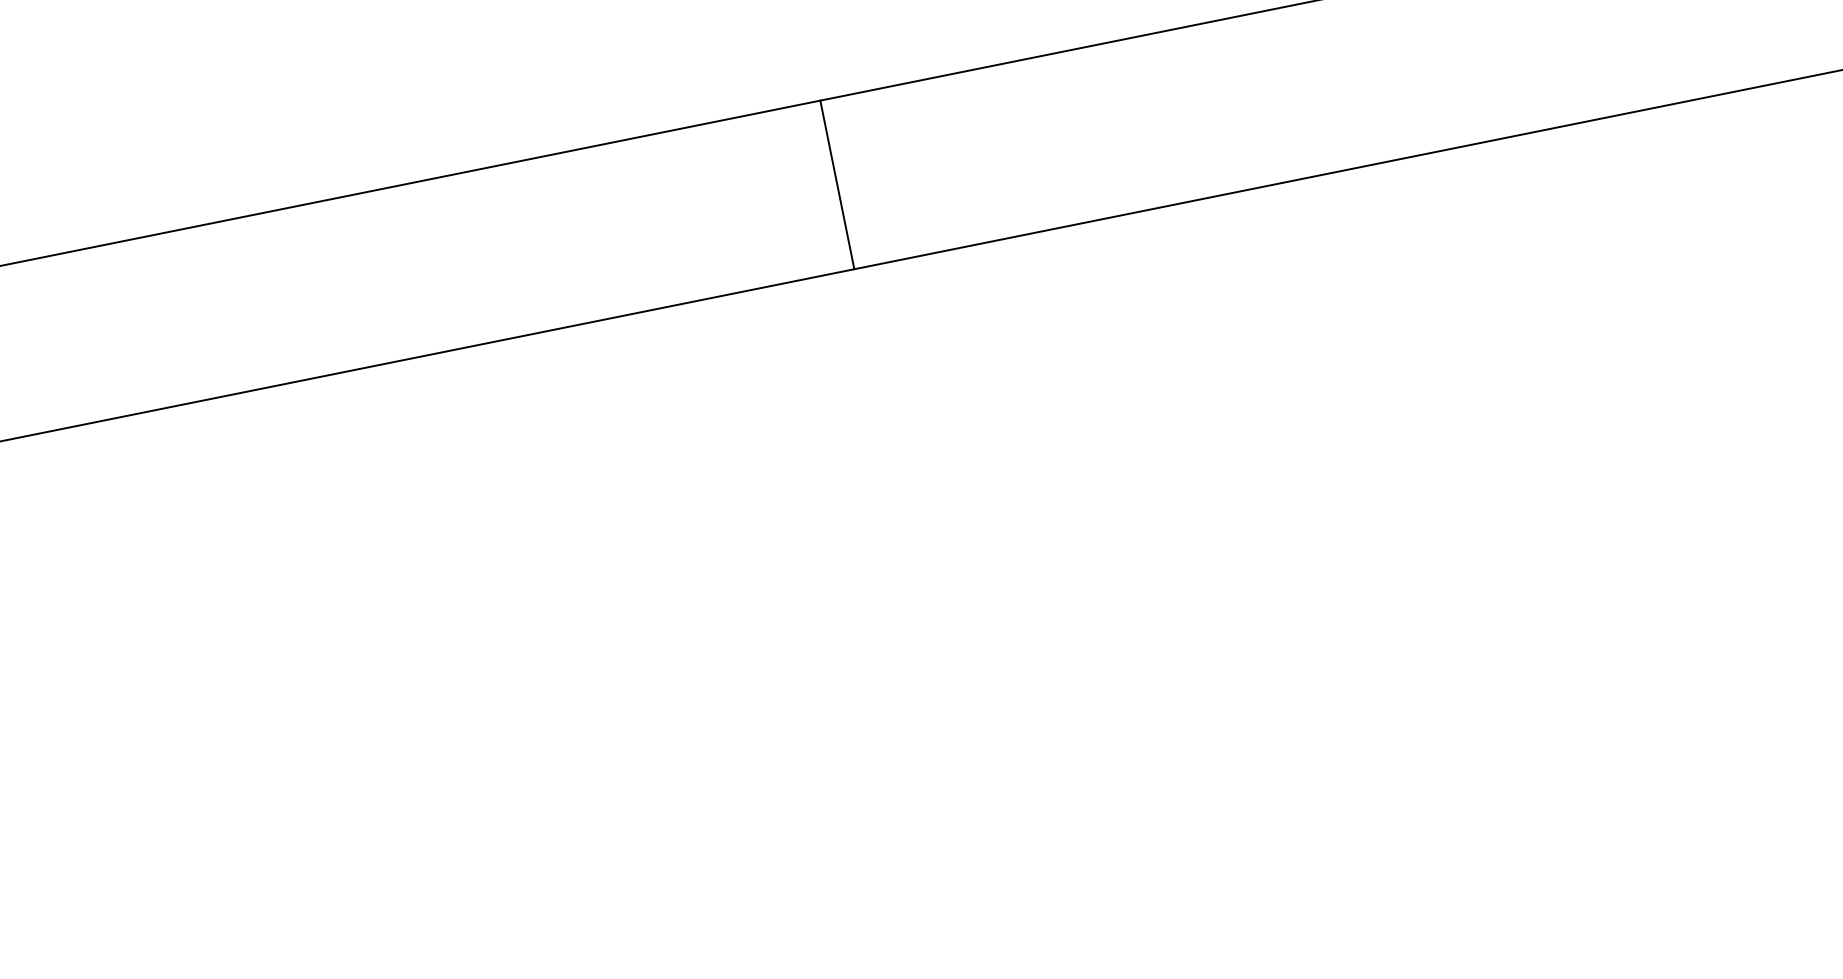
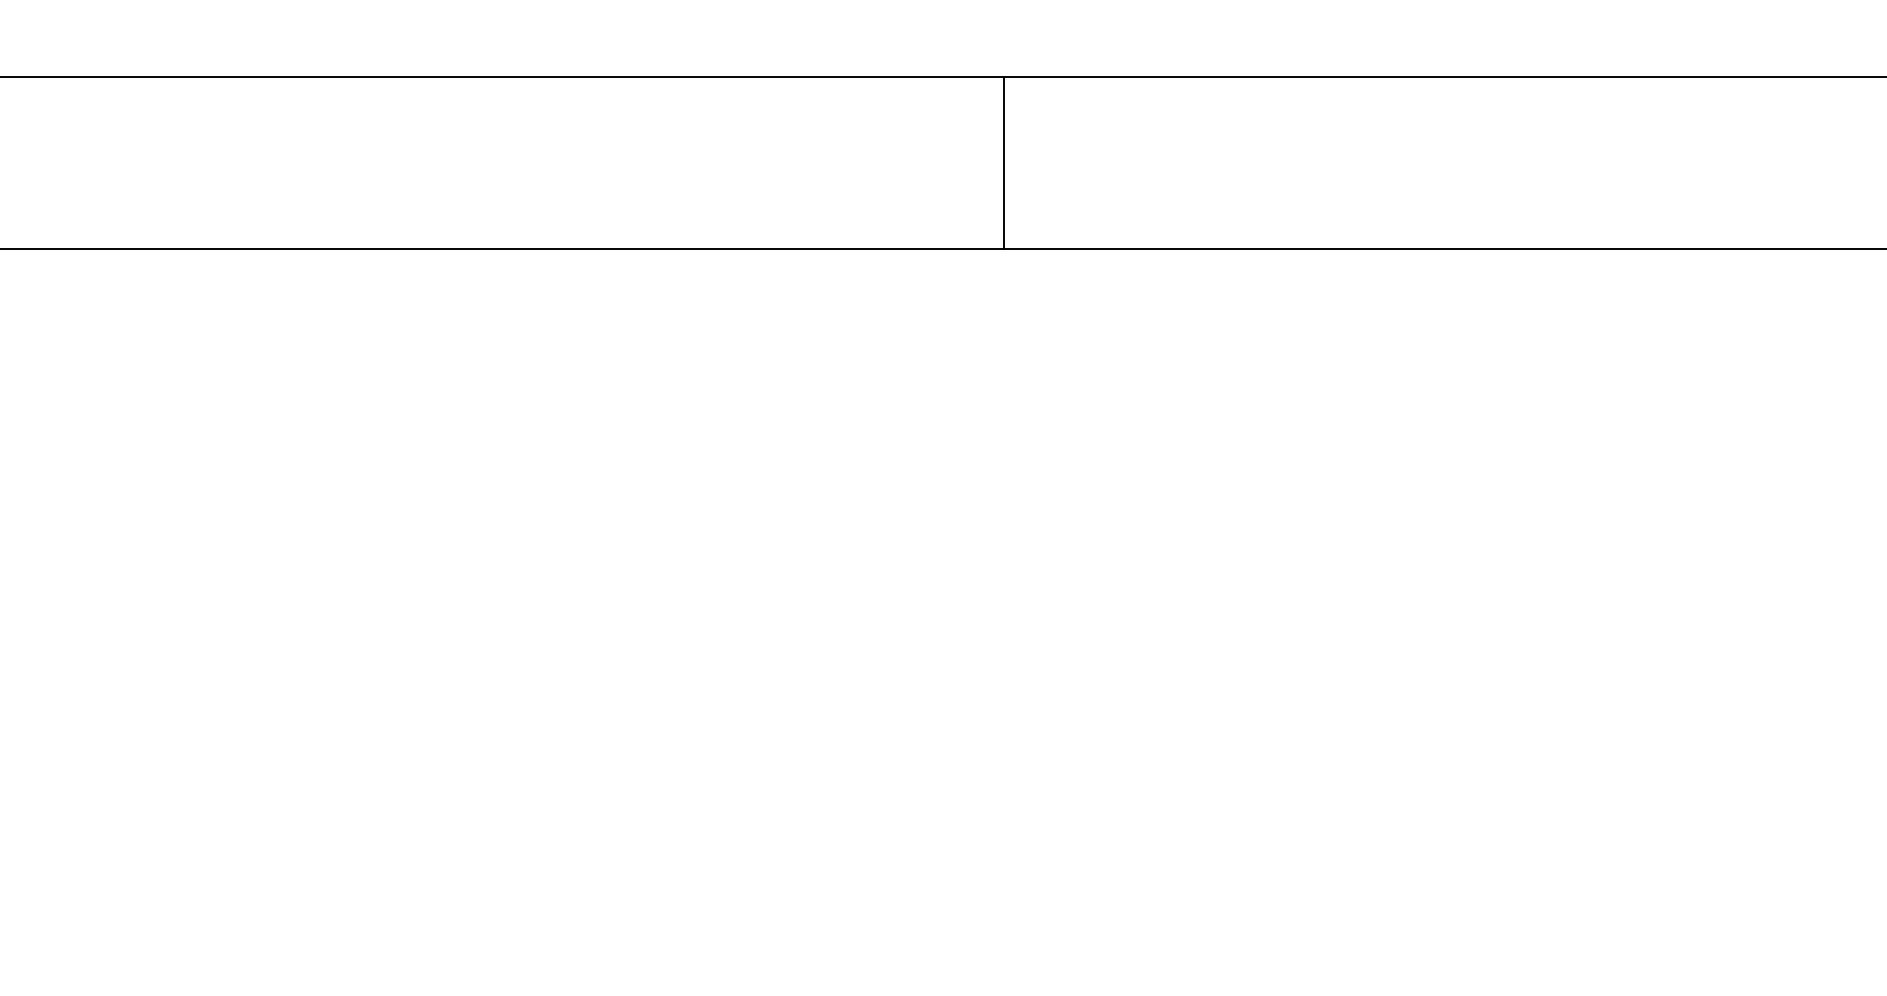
line: (837, 185) -> (1003, 163), moved

